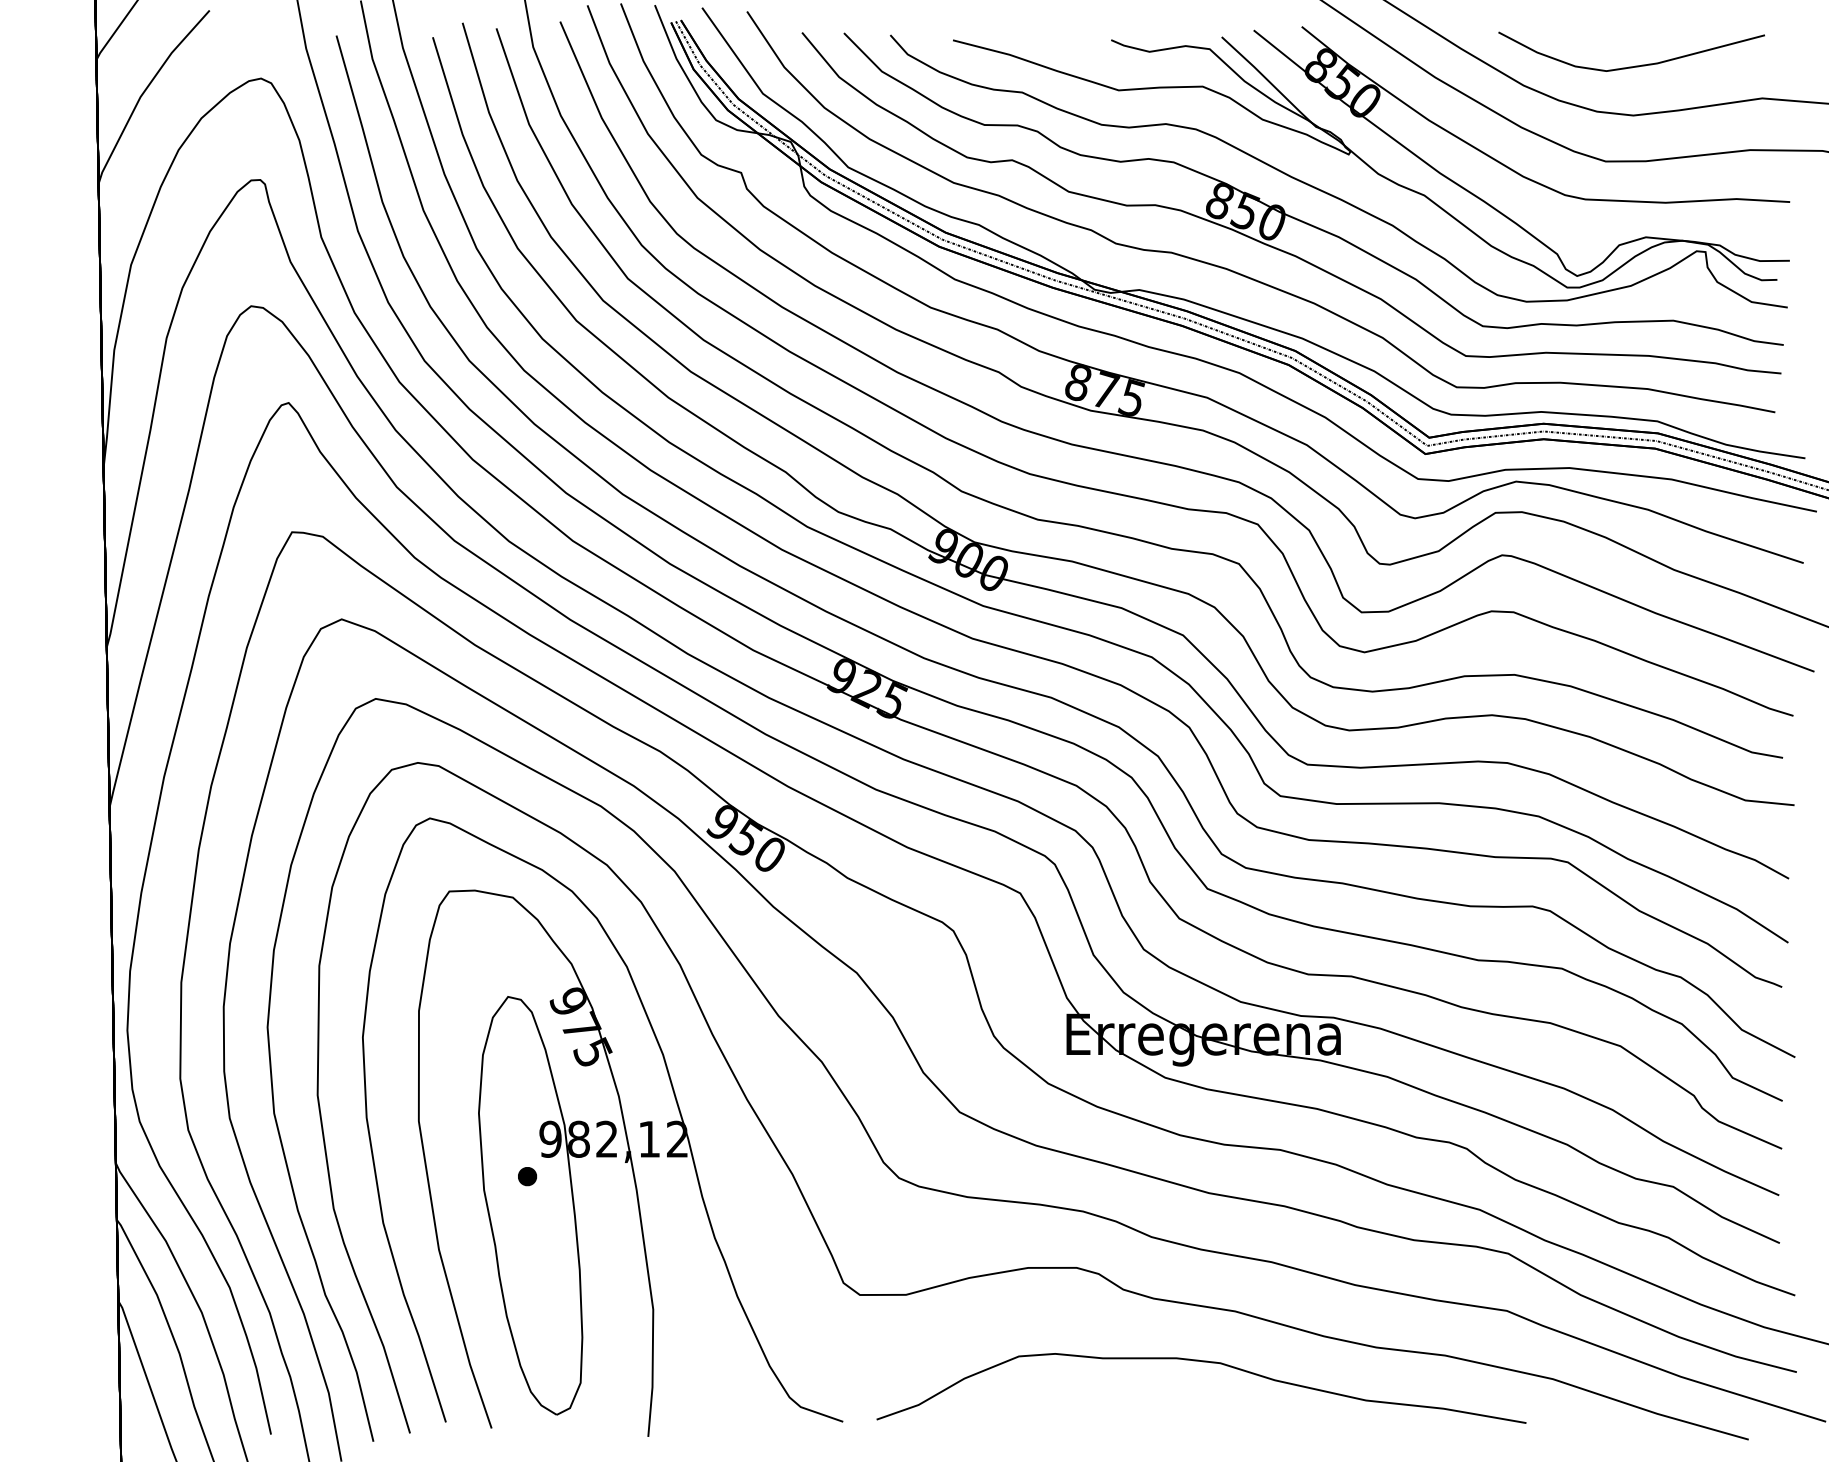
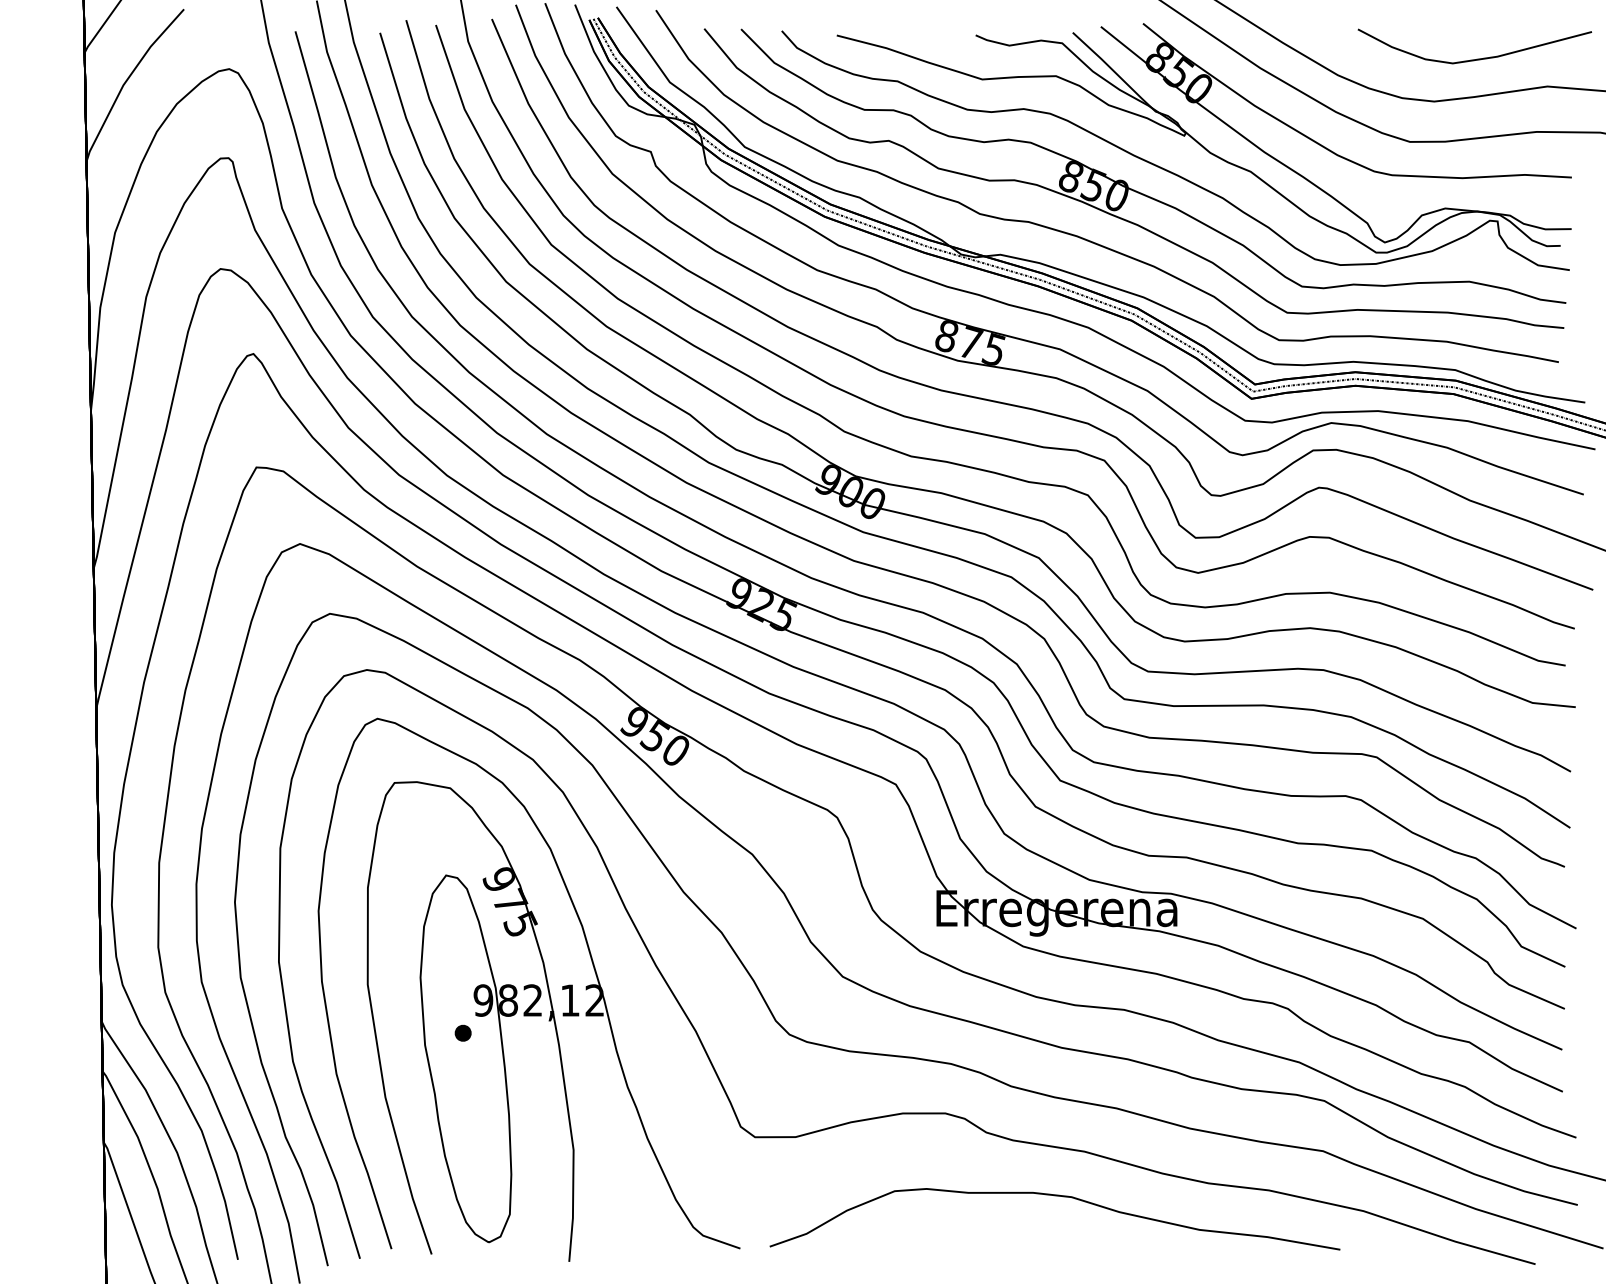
curve: (1635, 65) -> (1478, 58), moved

